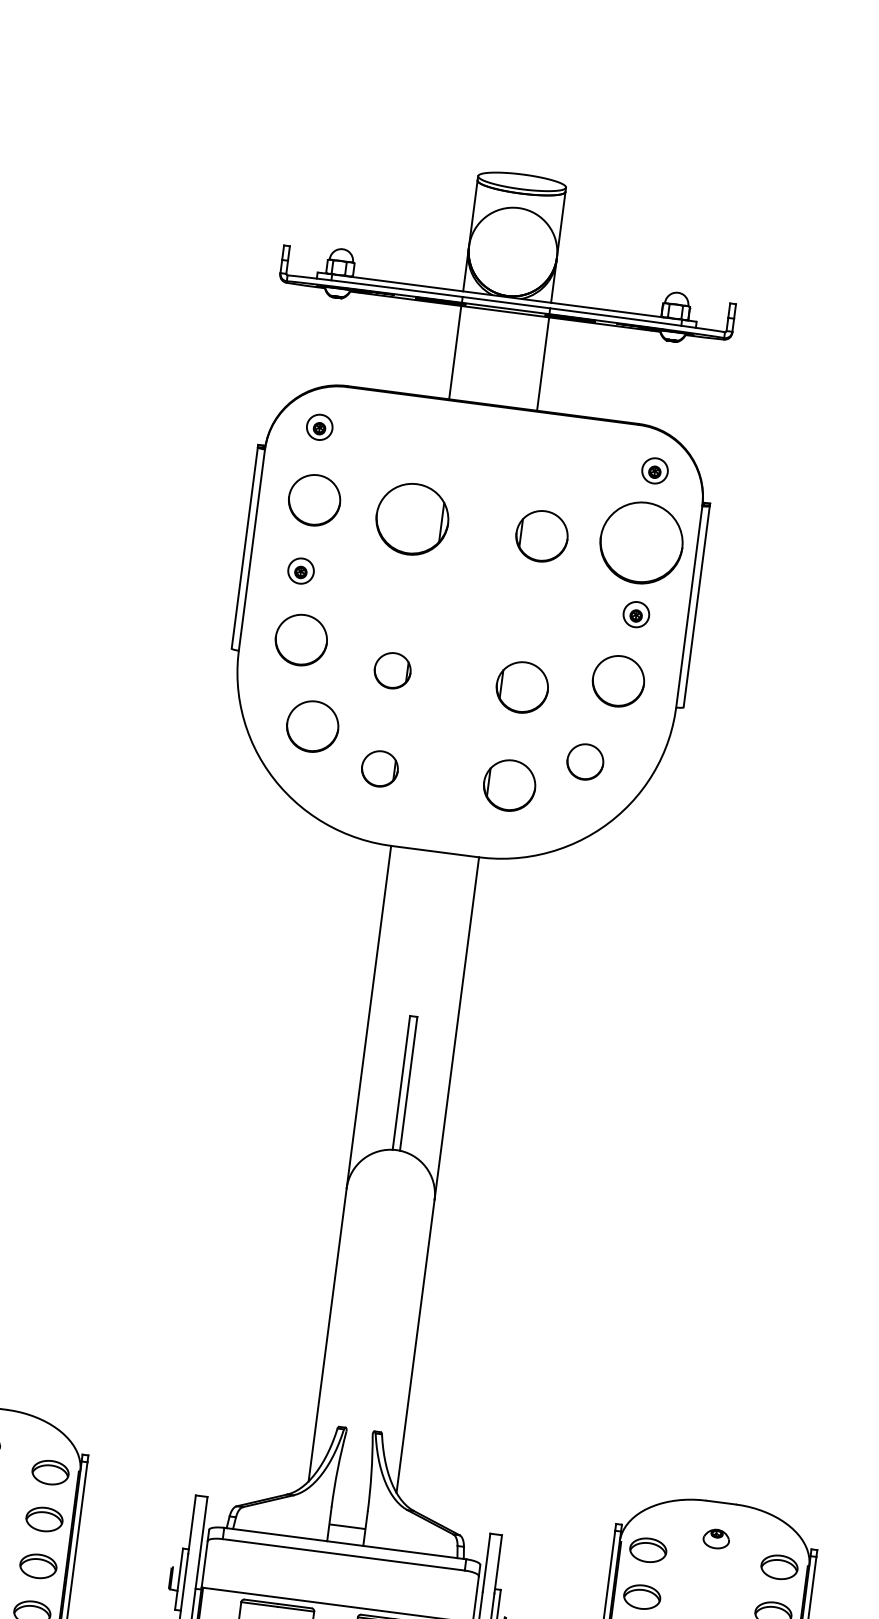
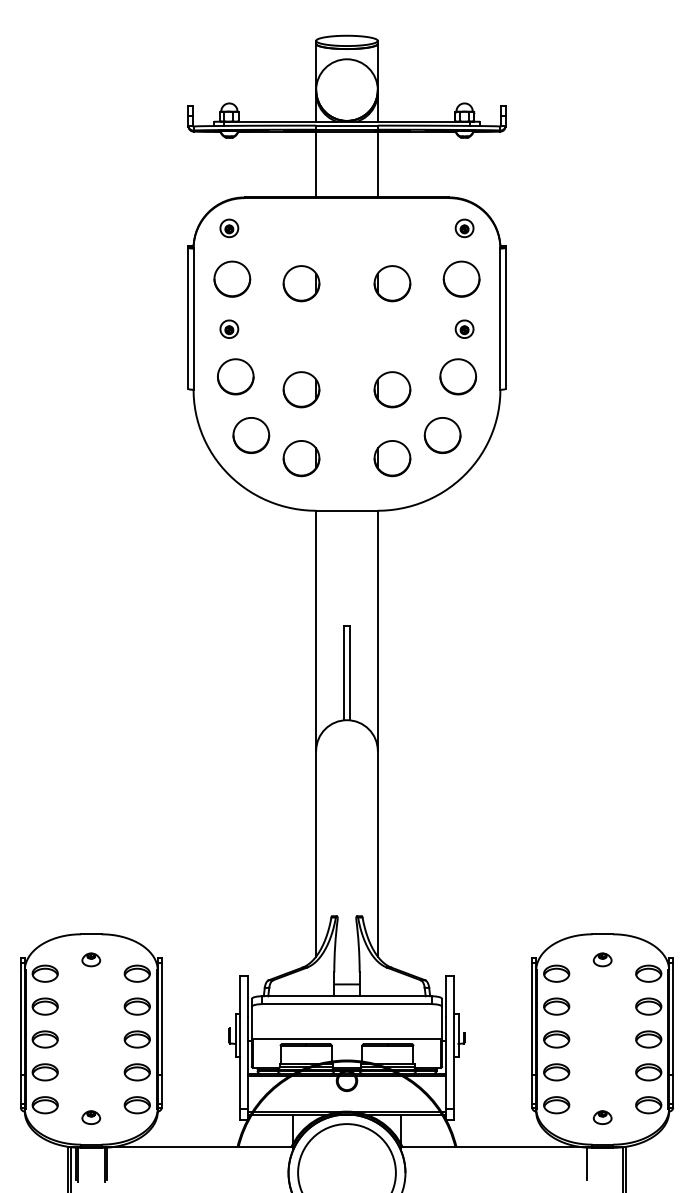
part: (412, 519) -> (301, 283), size x0.71
part: (641, 541) -> (461, 278), size x0.62
part: (392, 670) -> (301, 389), size x1.43
part: (585, 761) -> (442, 435), size x1.43
part: (379, 768) -> (301, 458), size x1.43

